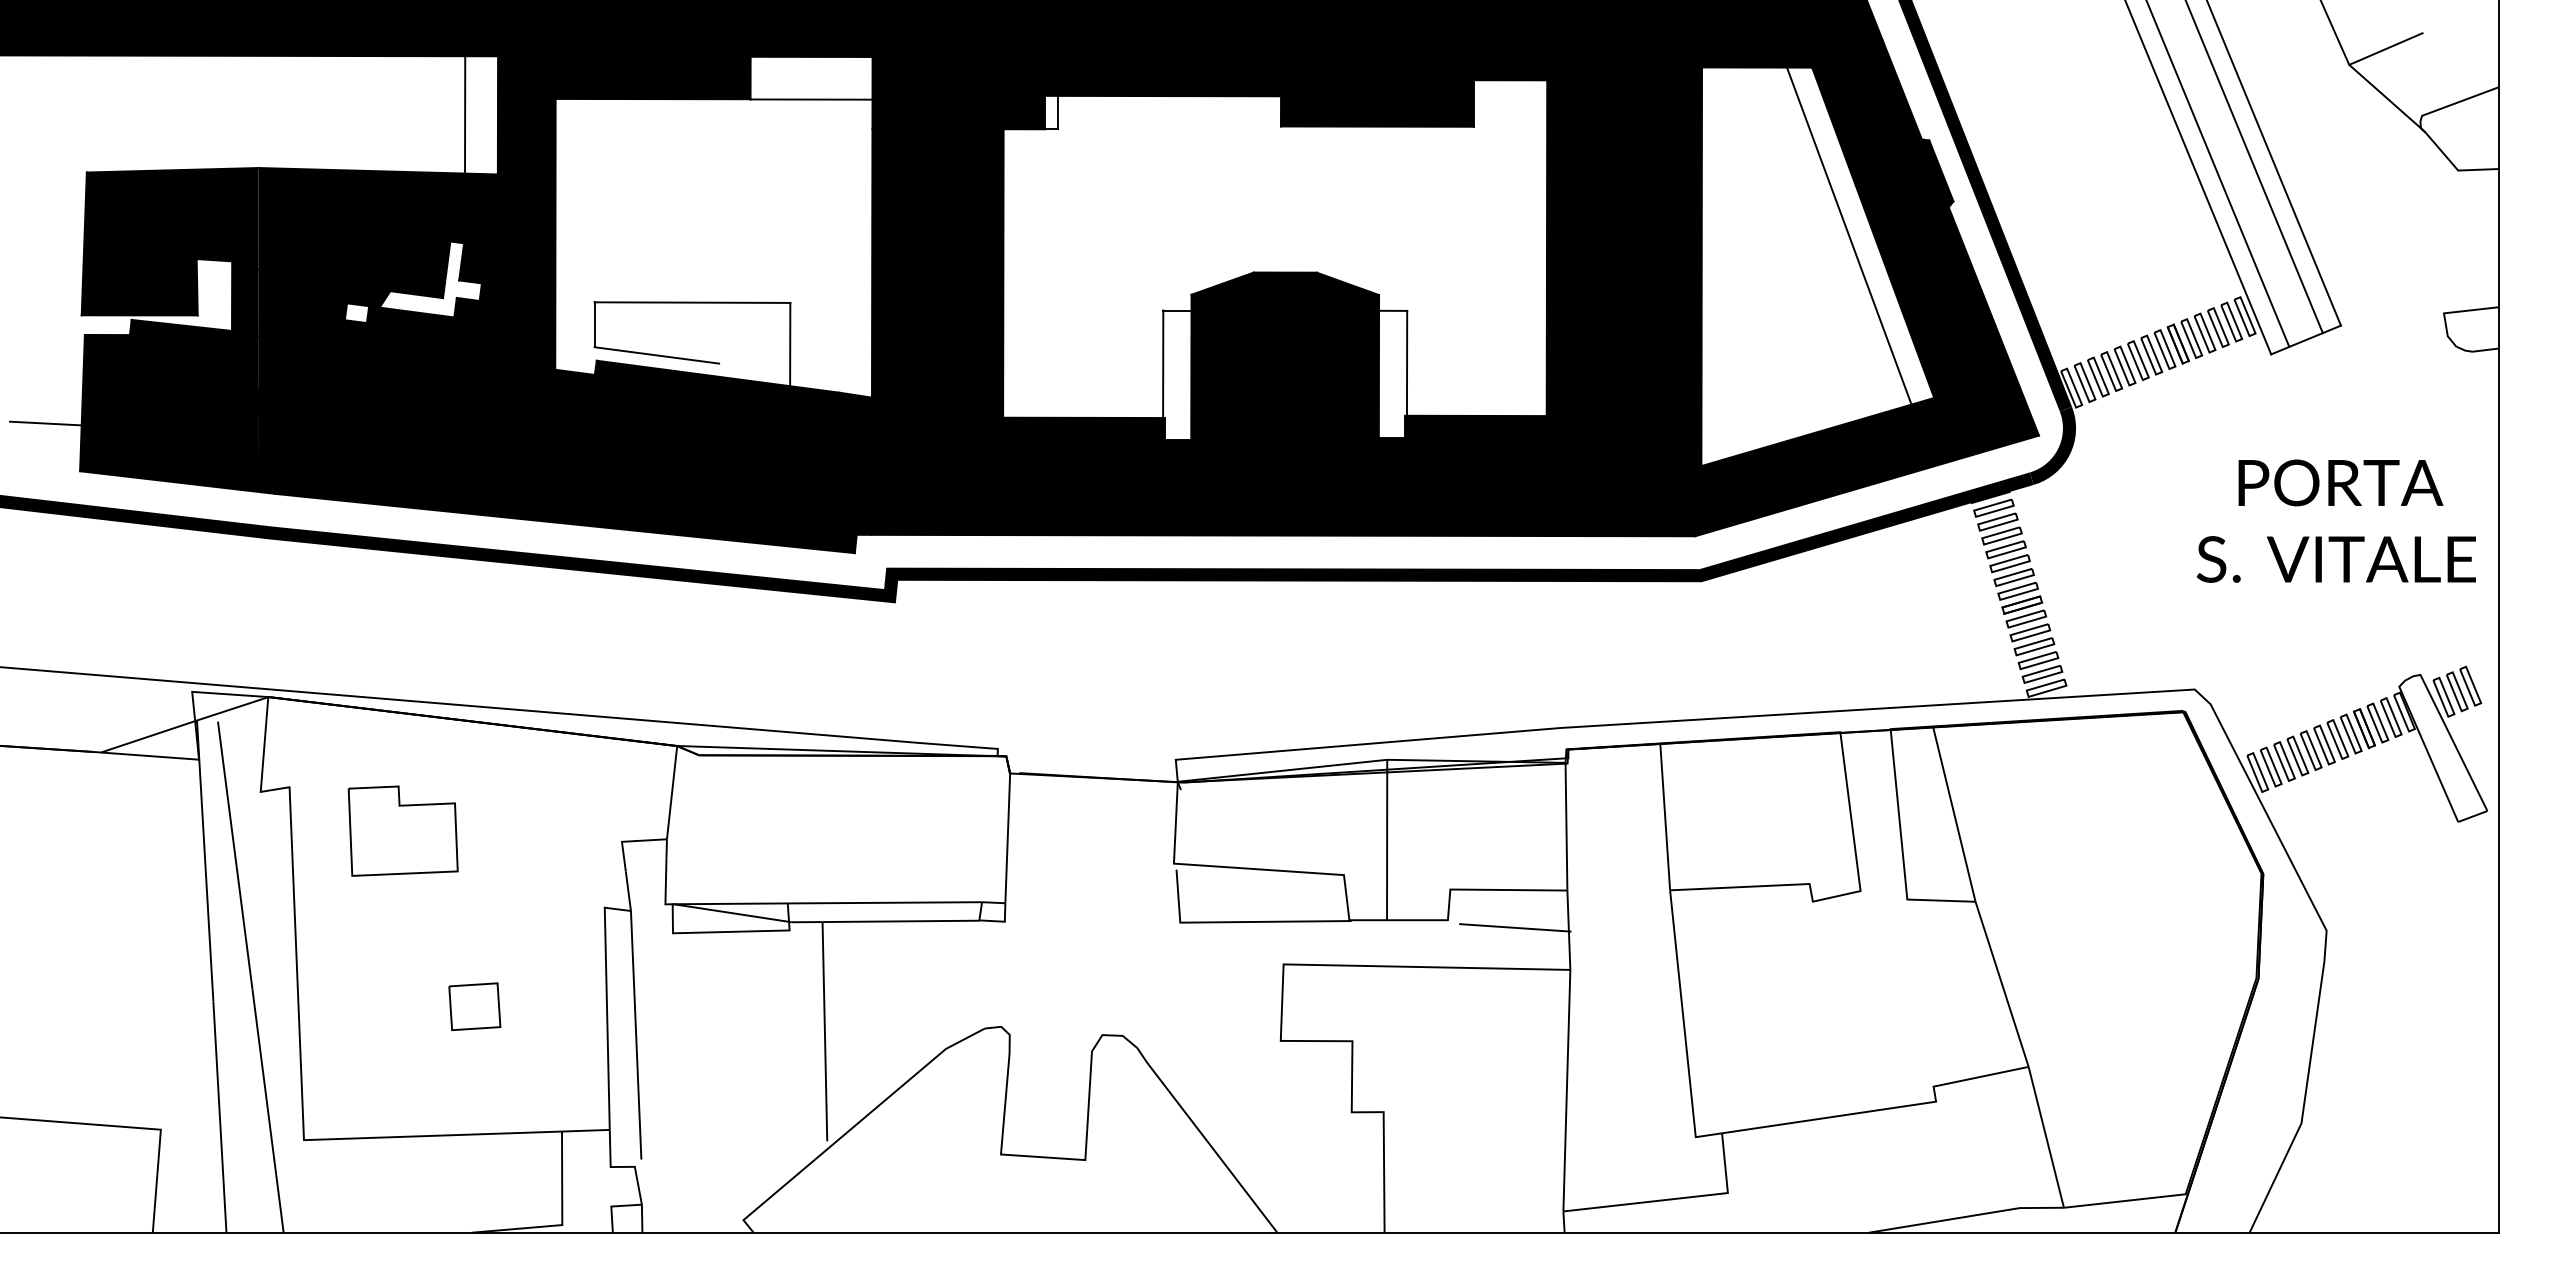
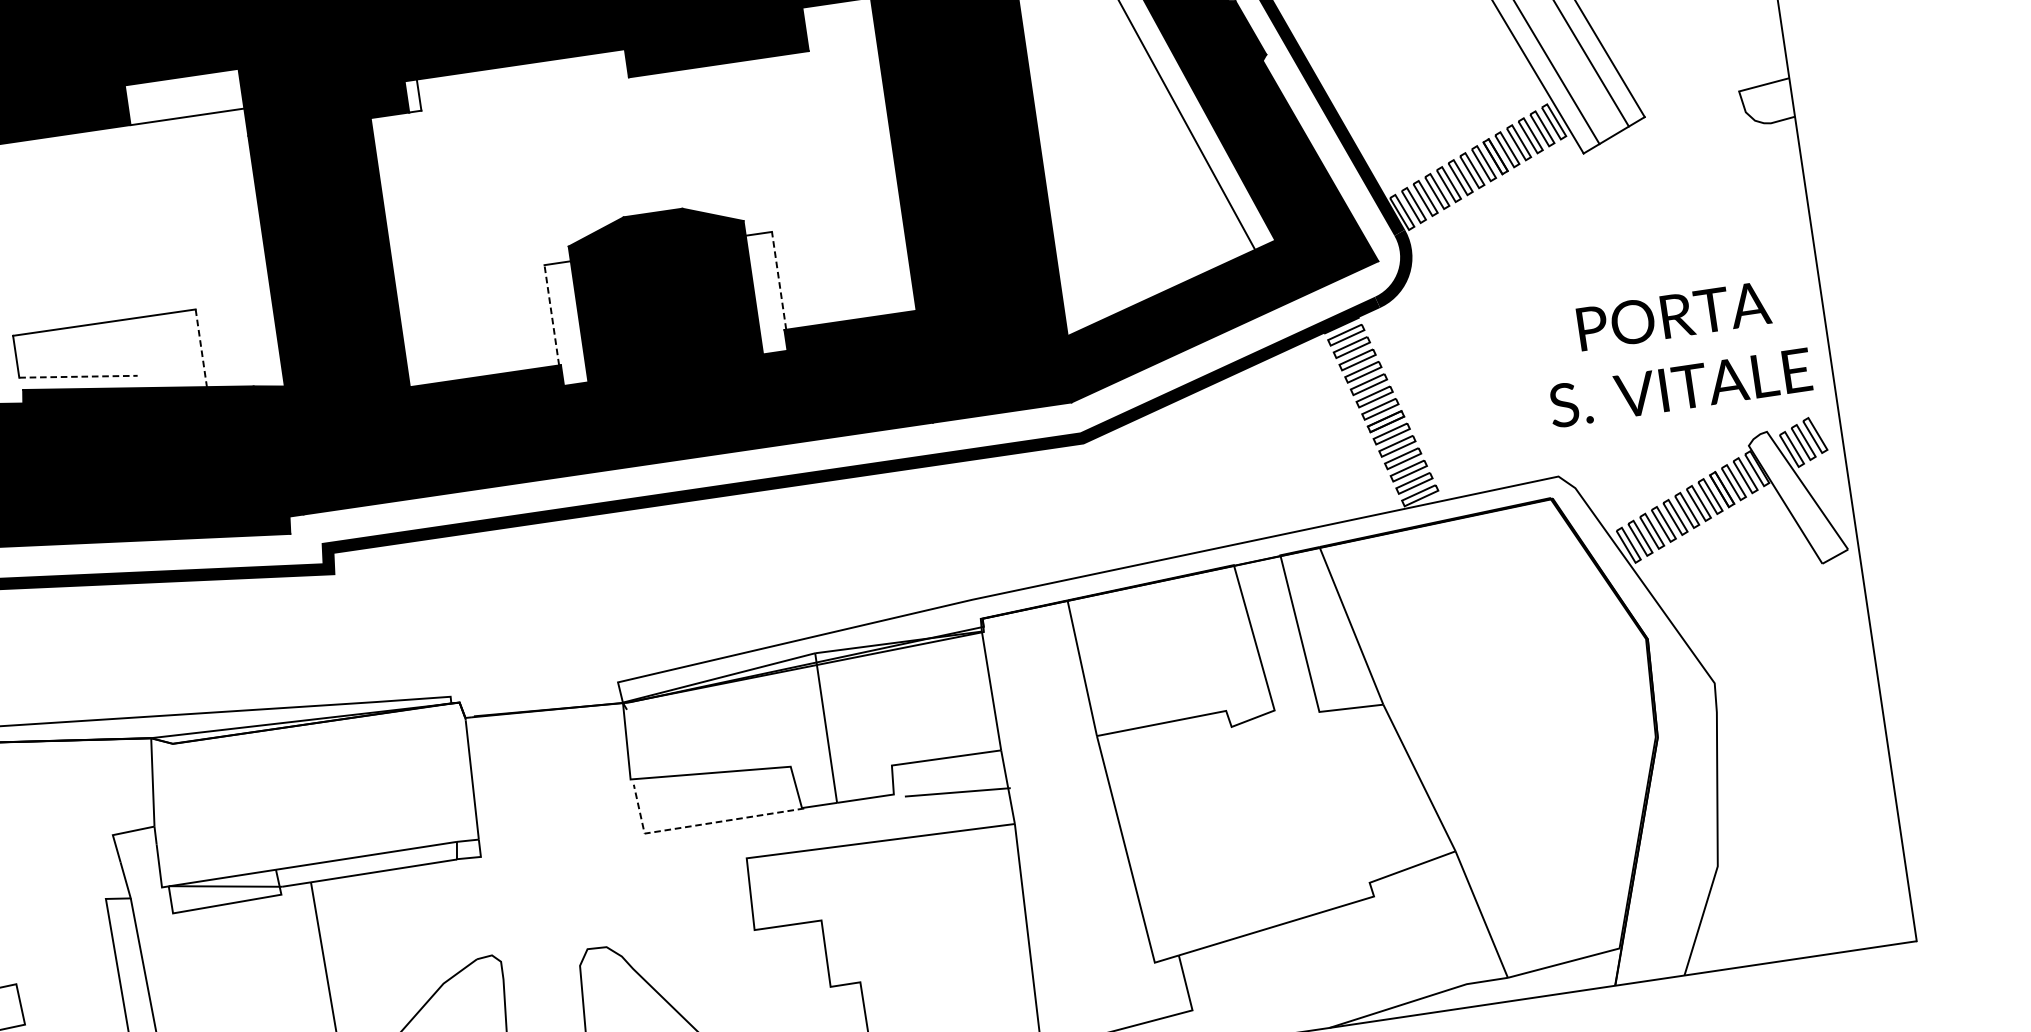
line: (790, 344) -> (201, 348), solid -> dashed
line: (656, 355) -> (78, 376), solid -> dashed
line: (1407, 362) -> (779, 280), solid -> dashed
line: (1163, 364) -> (552, 315), solid -> dashed
text: (2335, 520) -> (1674, 351), moved
line: (1238, 922) -> (698, 825), solid -> dashed

